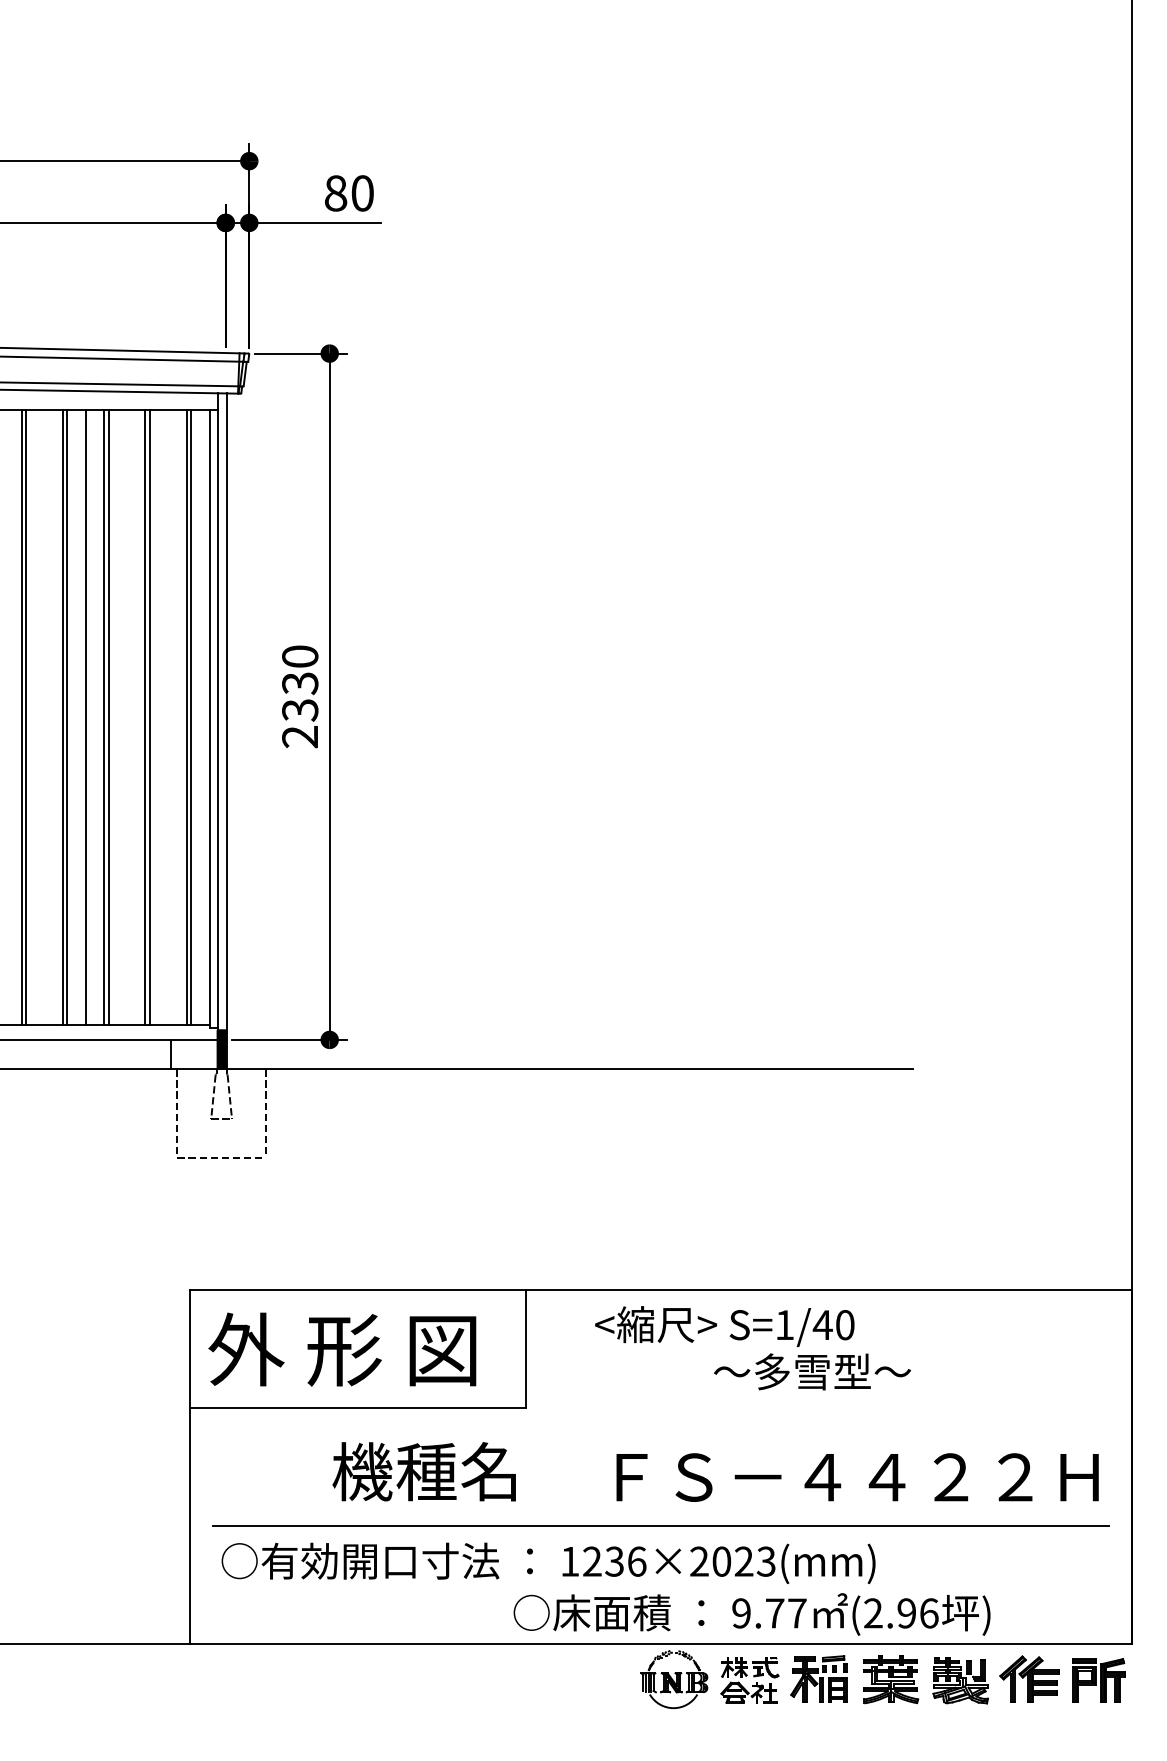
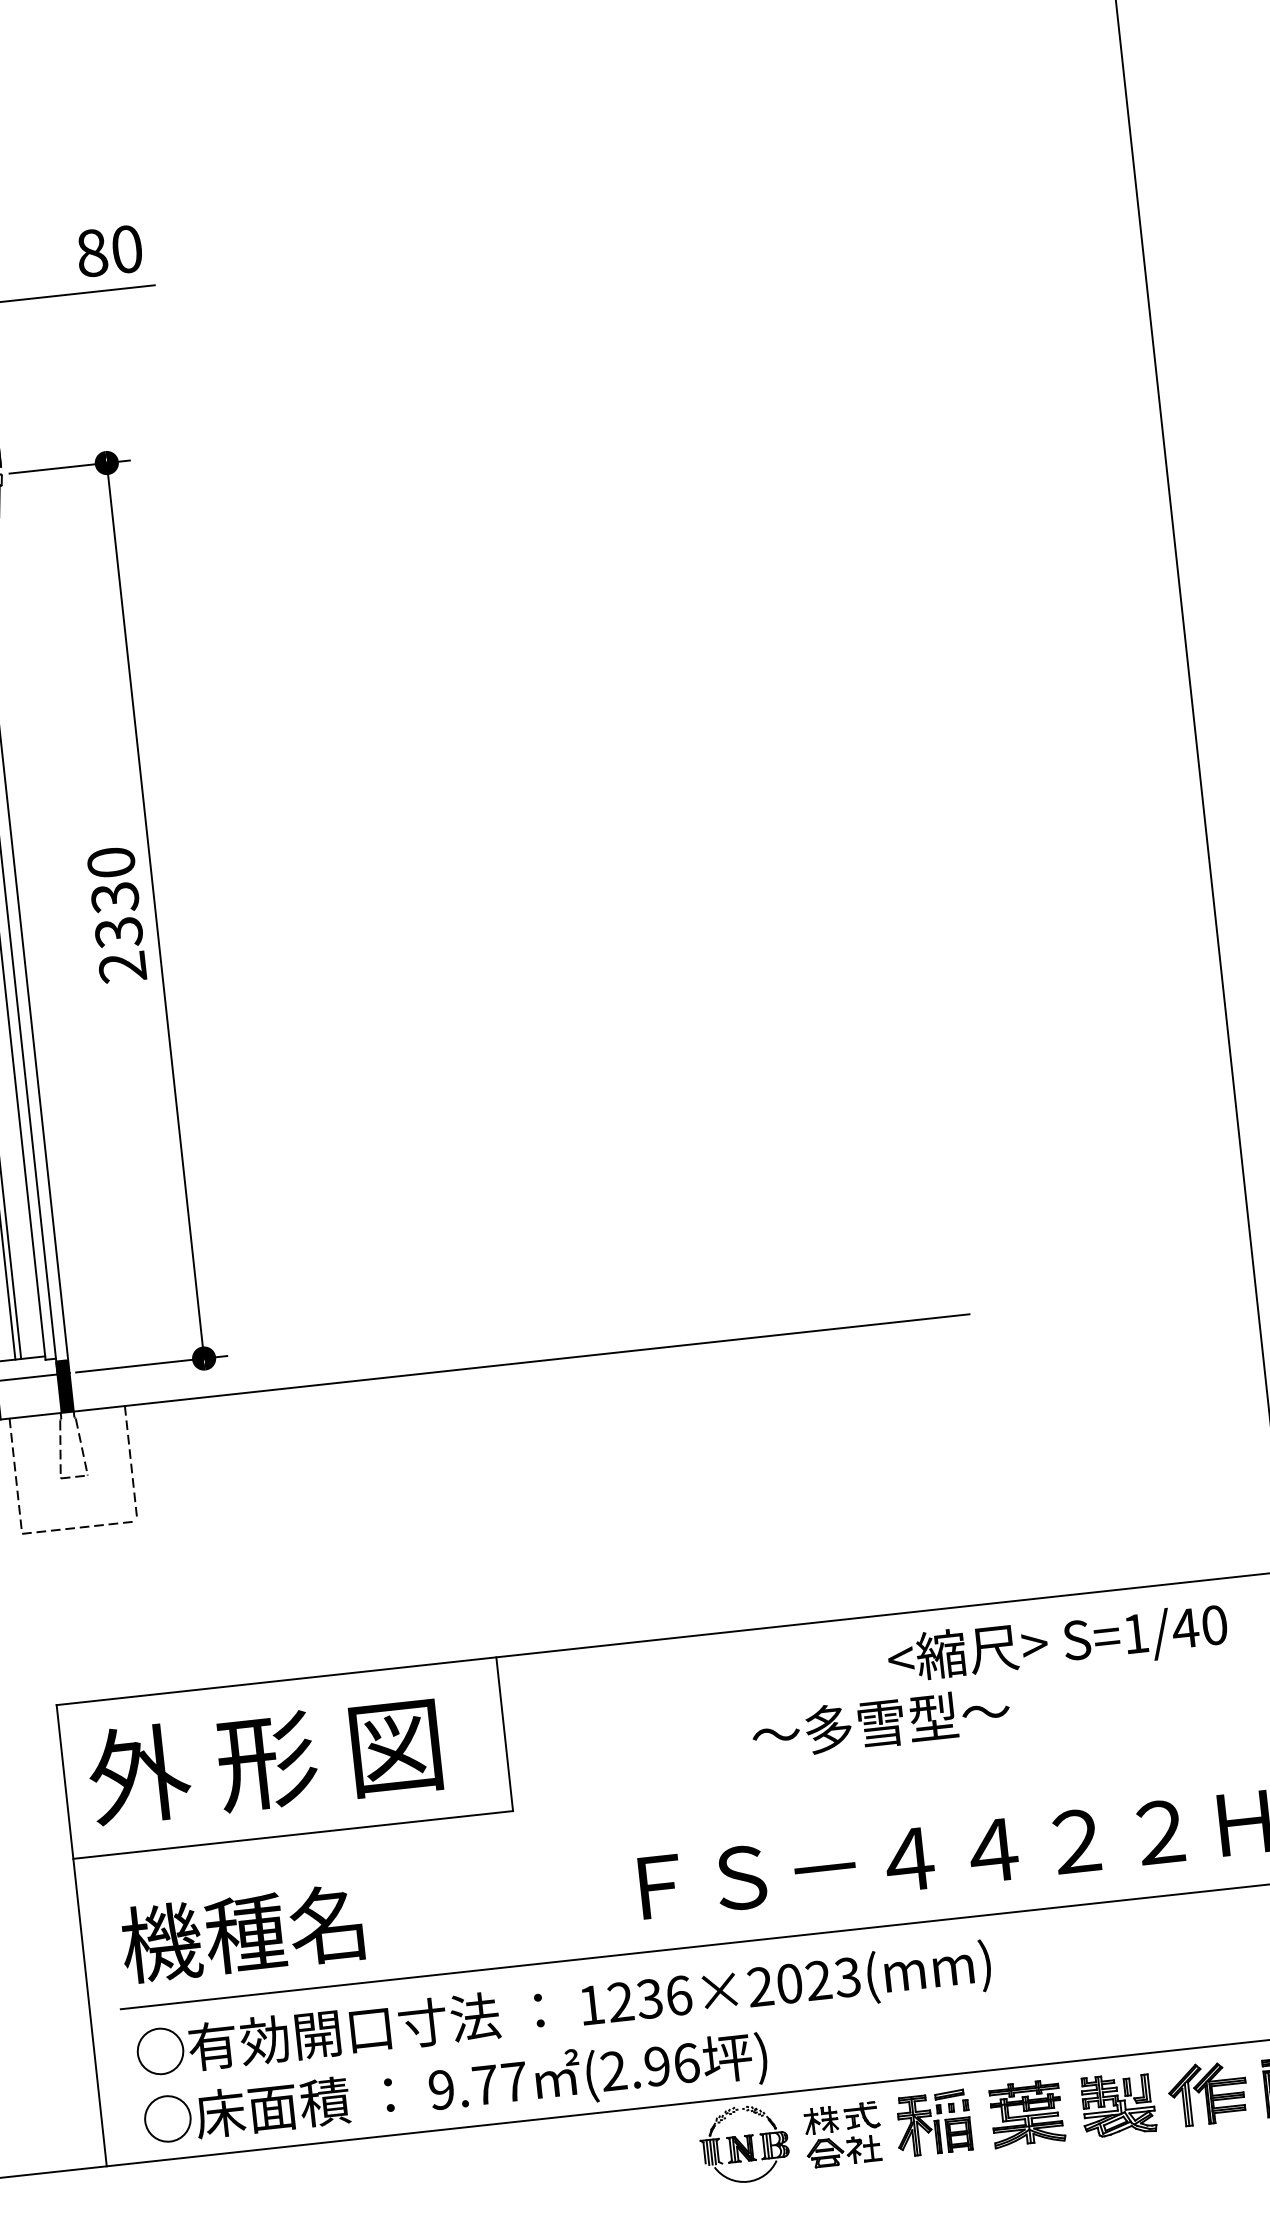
text: (724, 1326) -> (1057, 1644), moved
text: (423, 1471) -> (241, 1933), moved
text: (751, 1614) -> (454, 2089), moved

